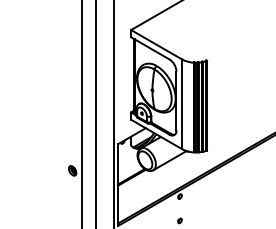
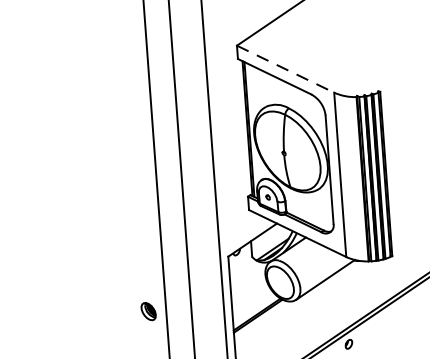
line: (157, 45) -> (287, 70), solid -> dashed

